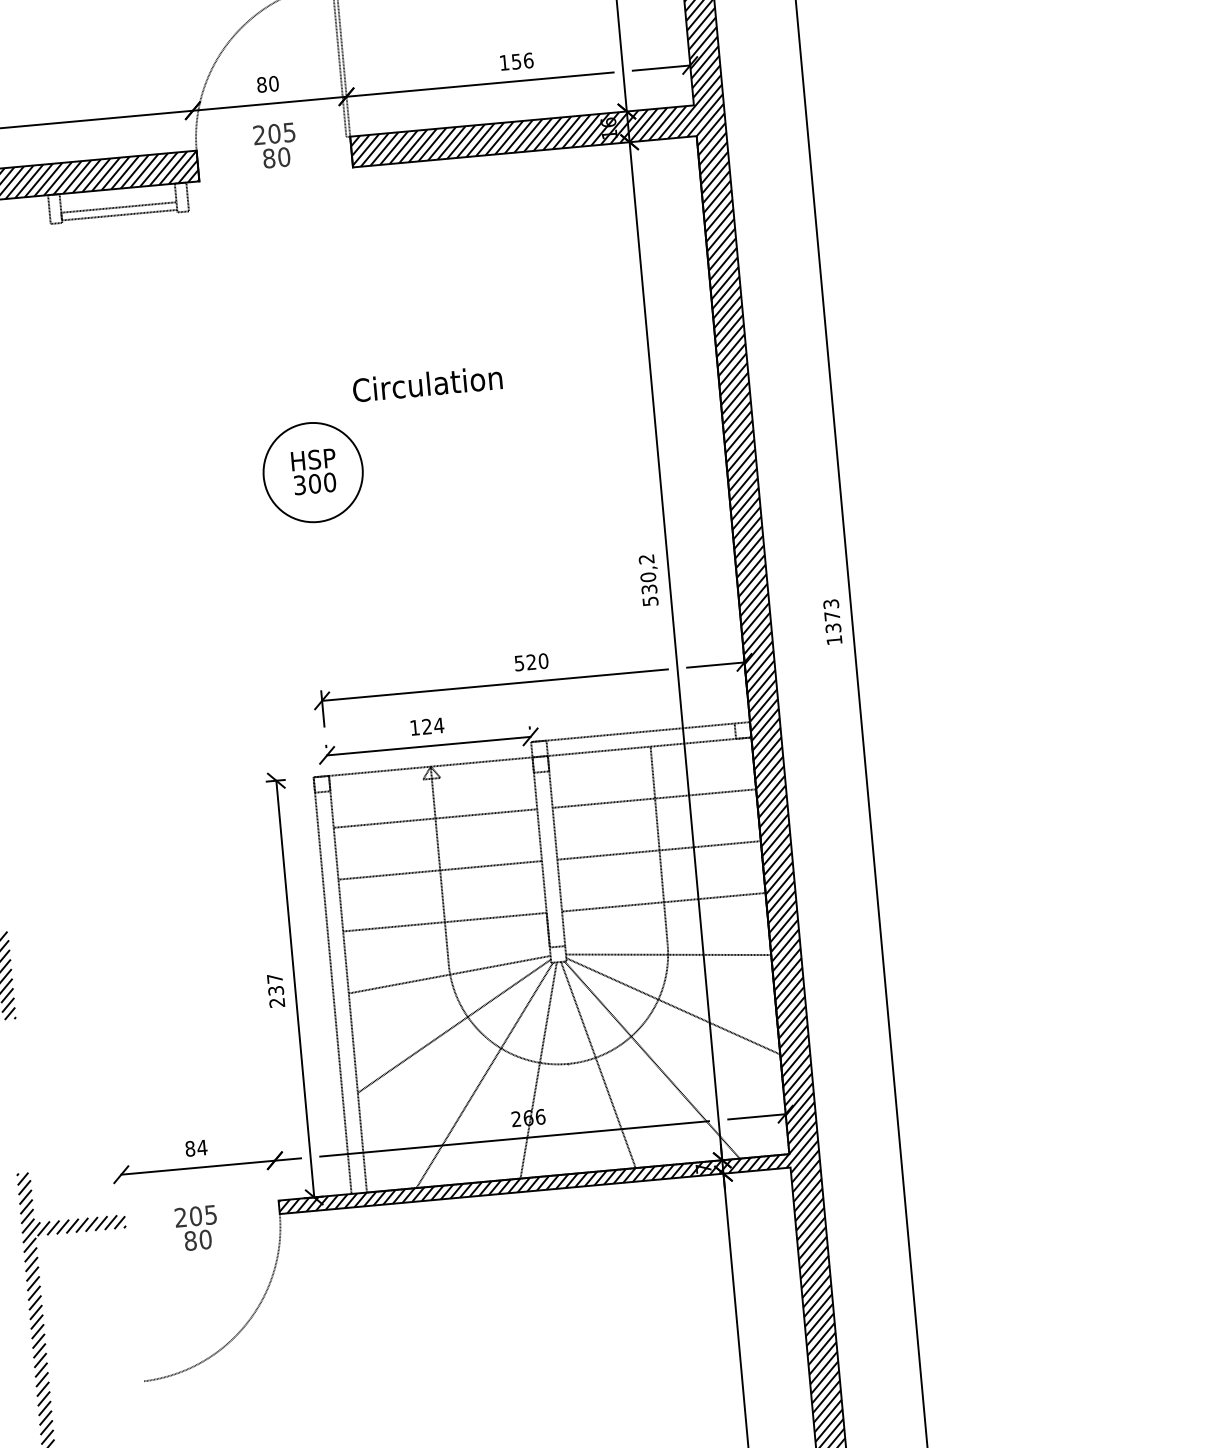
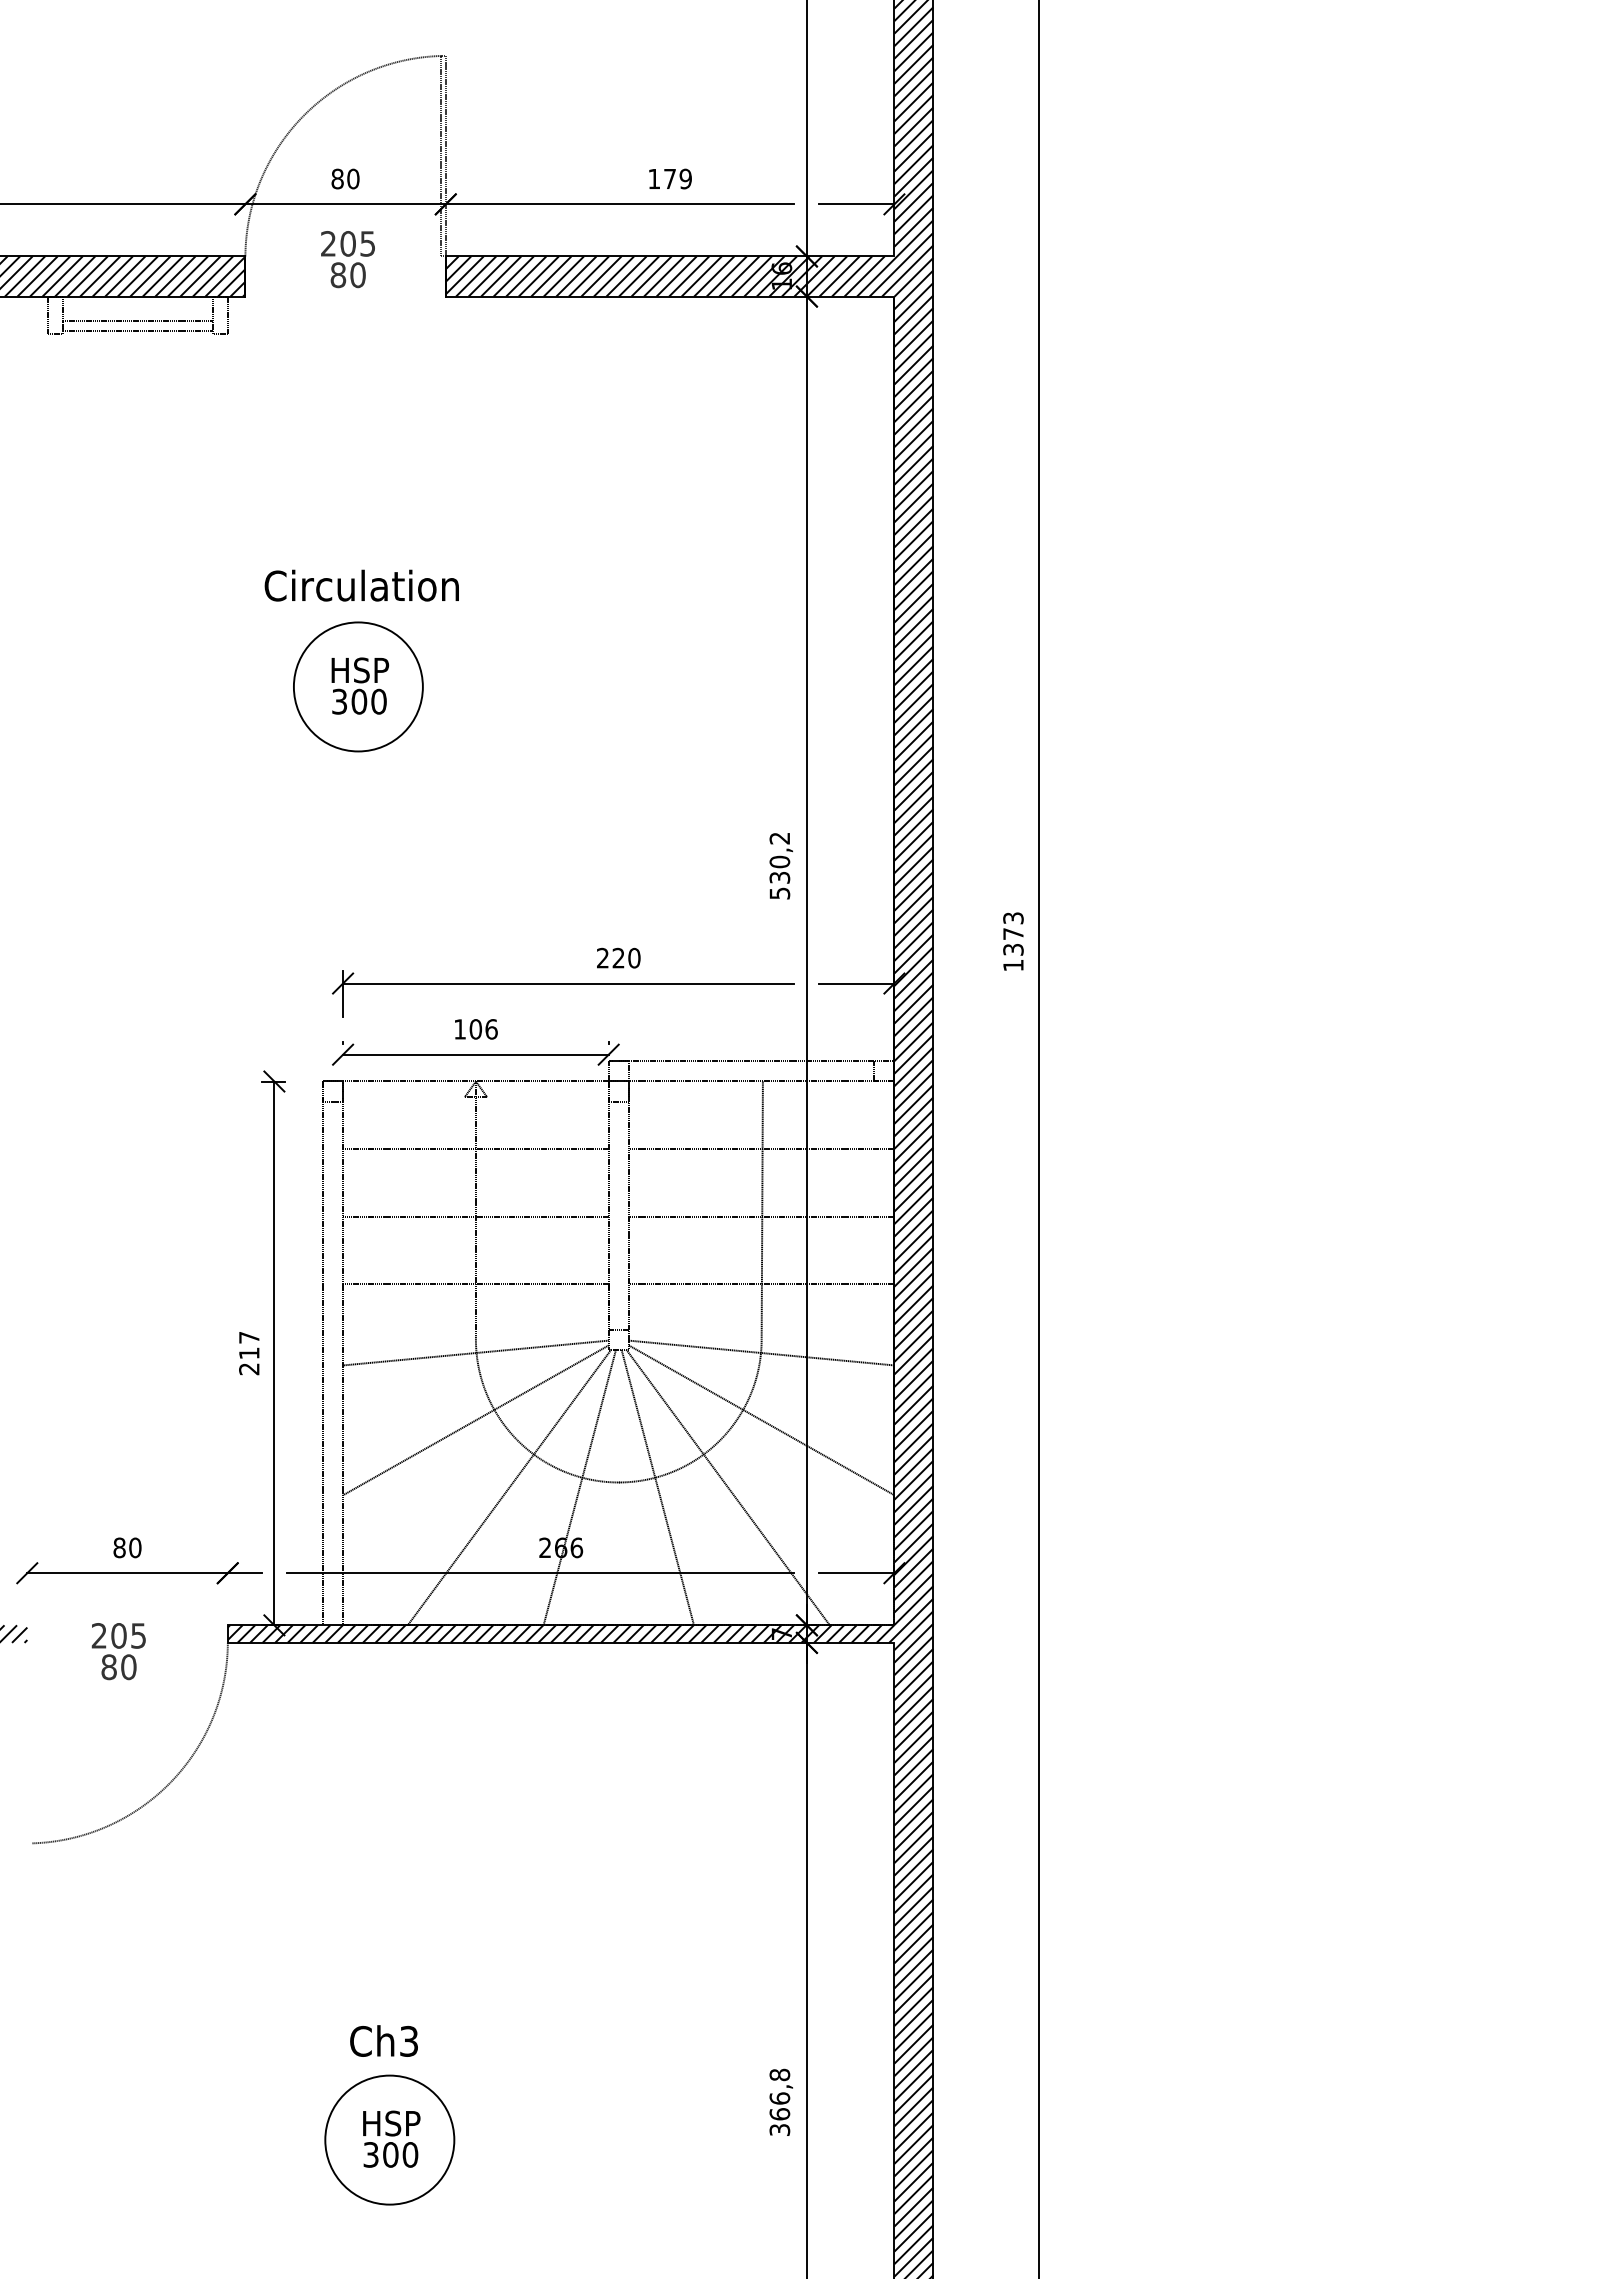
text: (522, 60) -> (678, 178), 156 -> 179
text: (427, 383) -> (361, 585), moved
text: (519, 662) -> (602, 957), 520 -> 220
text: (432, 726) -> (483, 1029), 124 -> 106
text: (276, 990) -> (249, 1353), 237 -> 217
text: (201, 1147) -> (134, 1547), 84 -> 80

